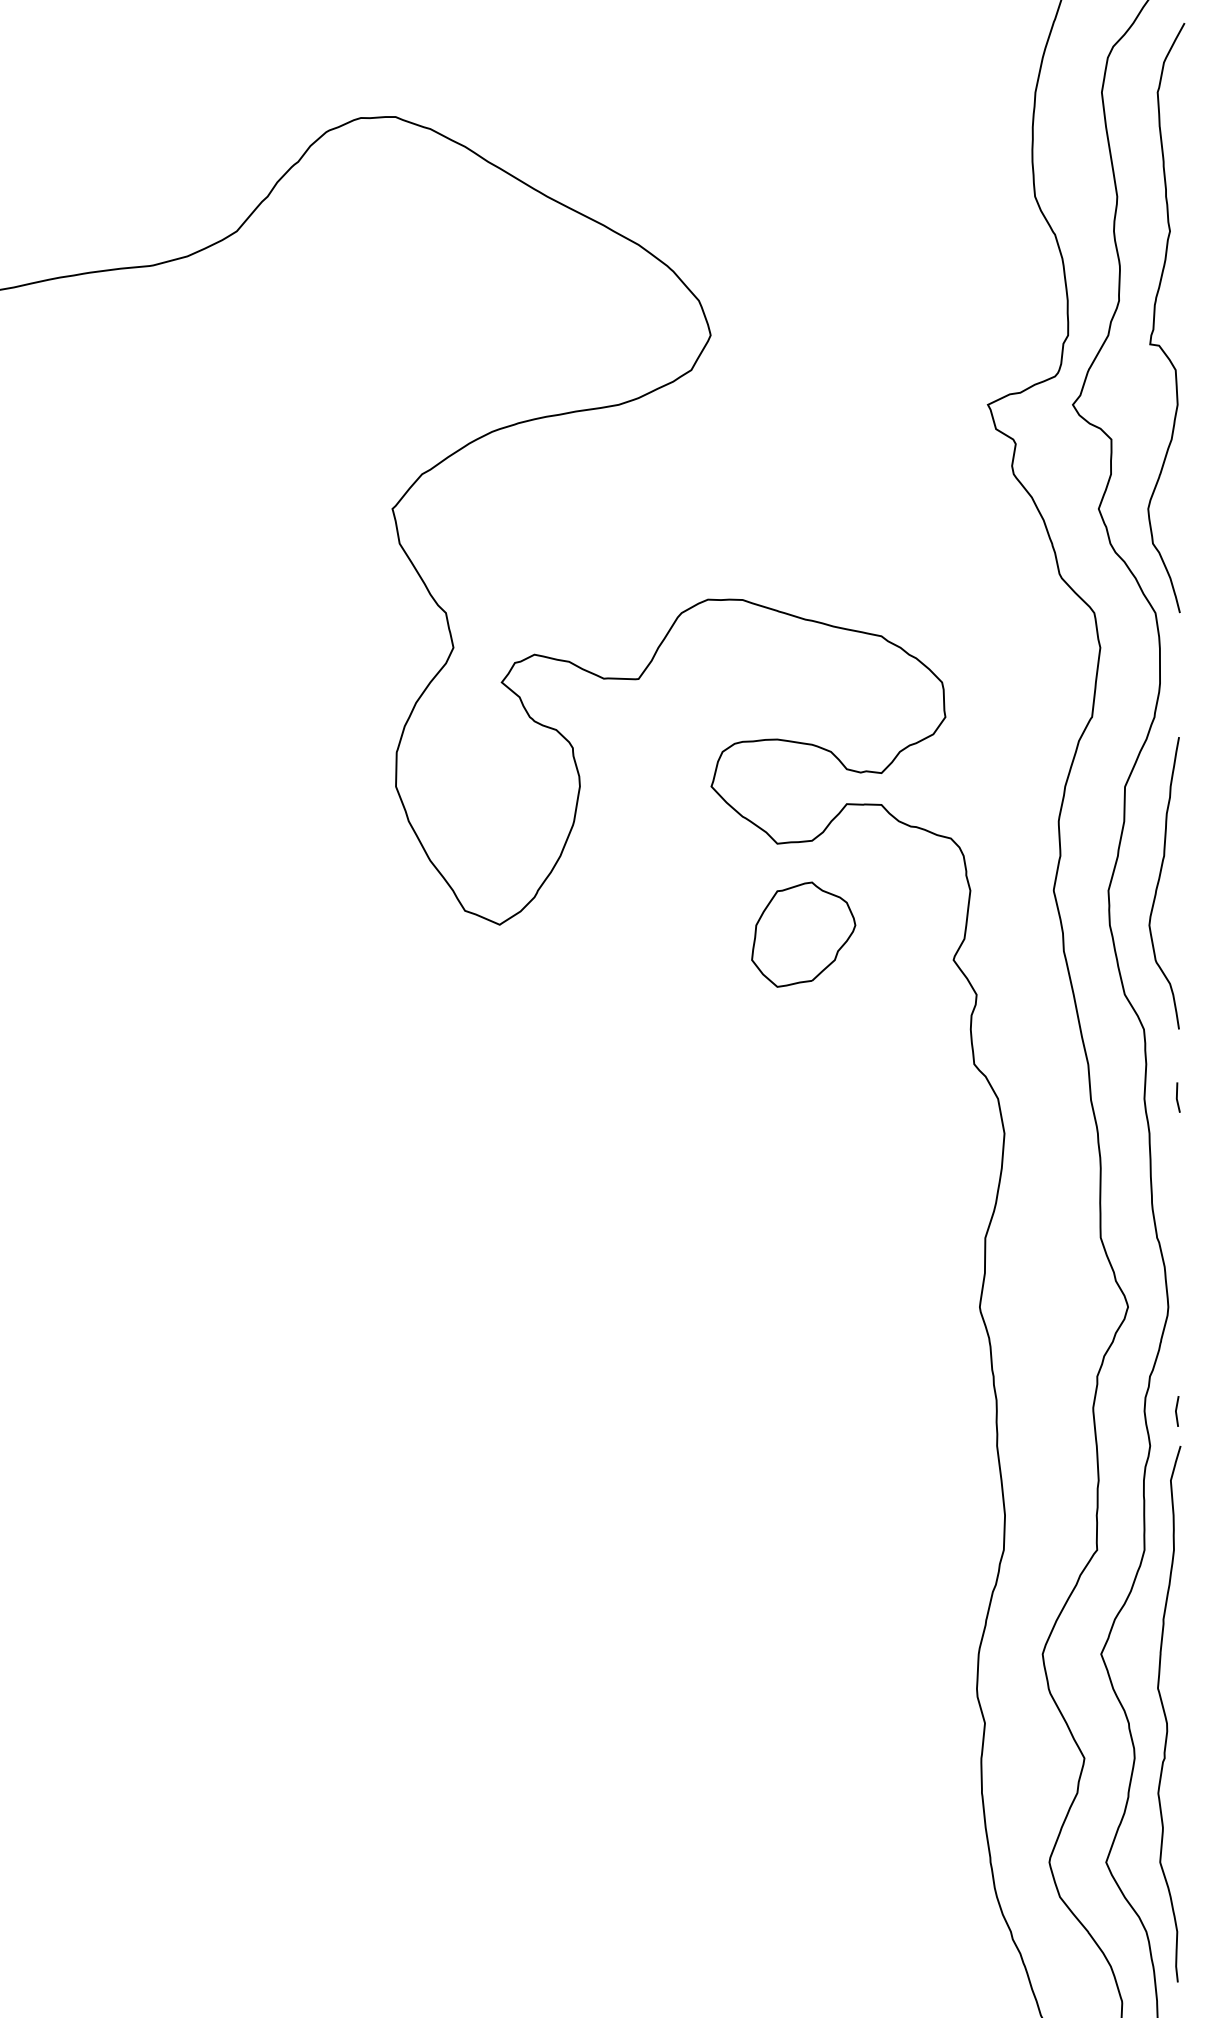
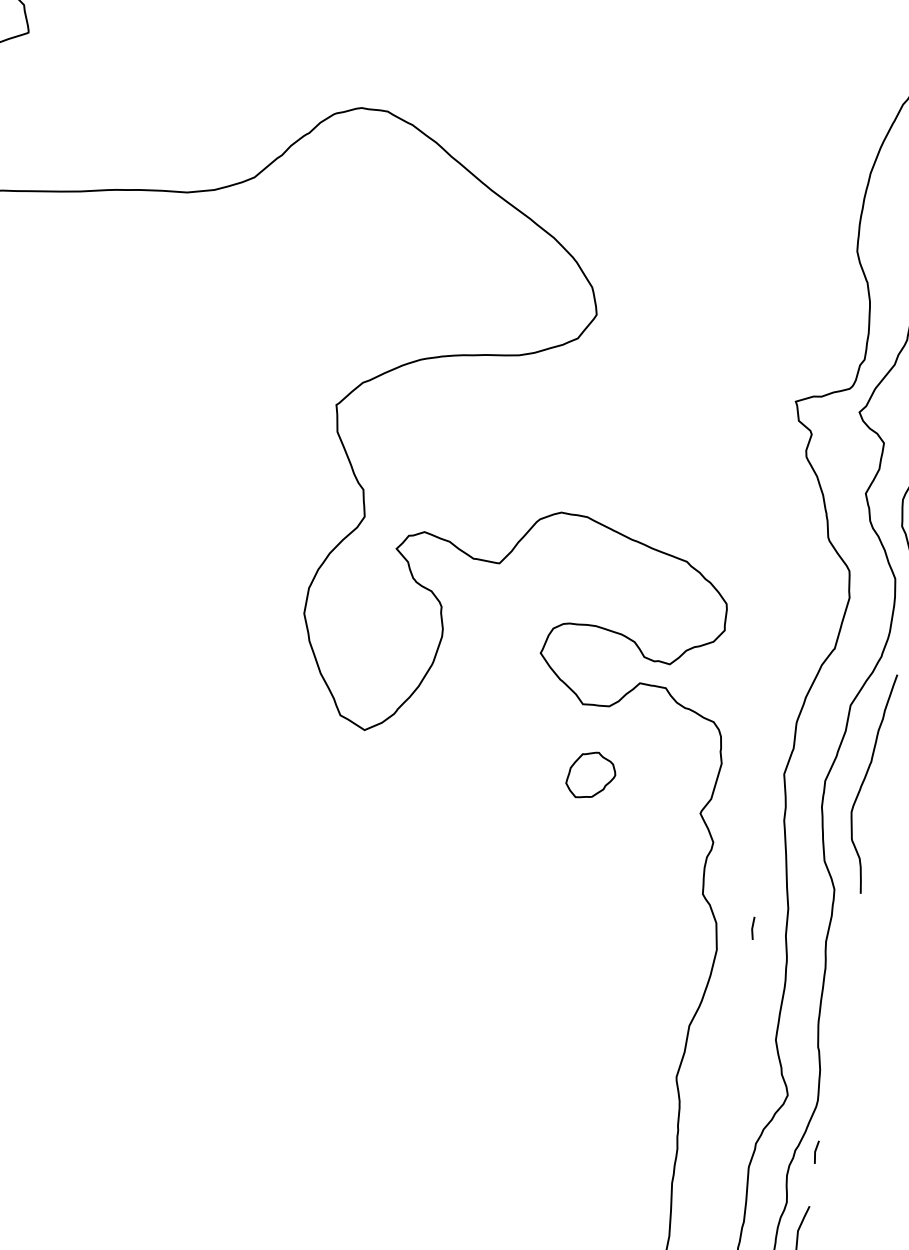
part: (803, 934) -> (591, 775), size x0.6
line: (1177, 1097) -> (752, 928), moved
line: (1176, 1411) -> (815, 1152), moved

